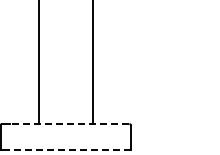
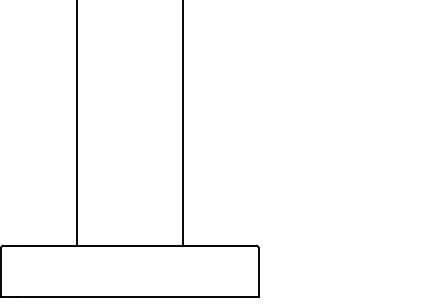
line: (69, 124) -> (137, 246), dashed -> solid
line: (69, 150) -> (137, 297), dashed -> solid

